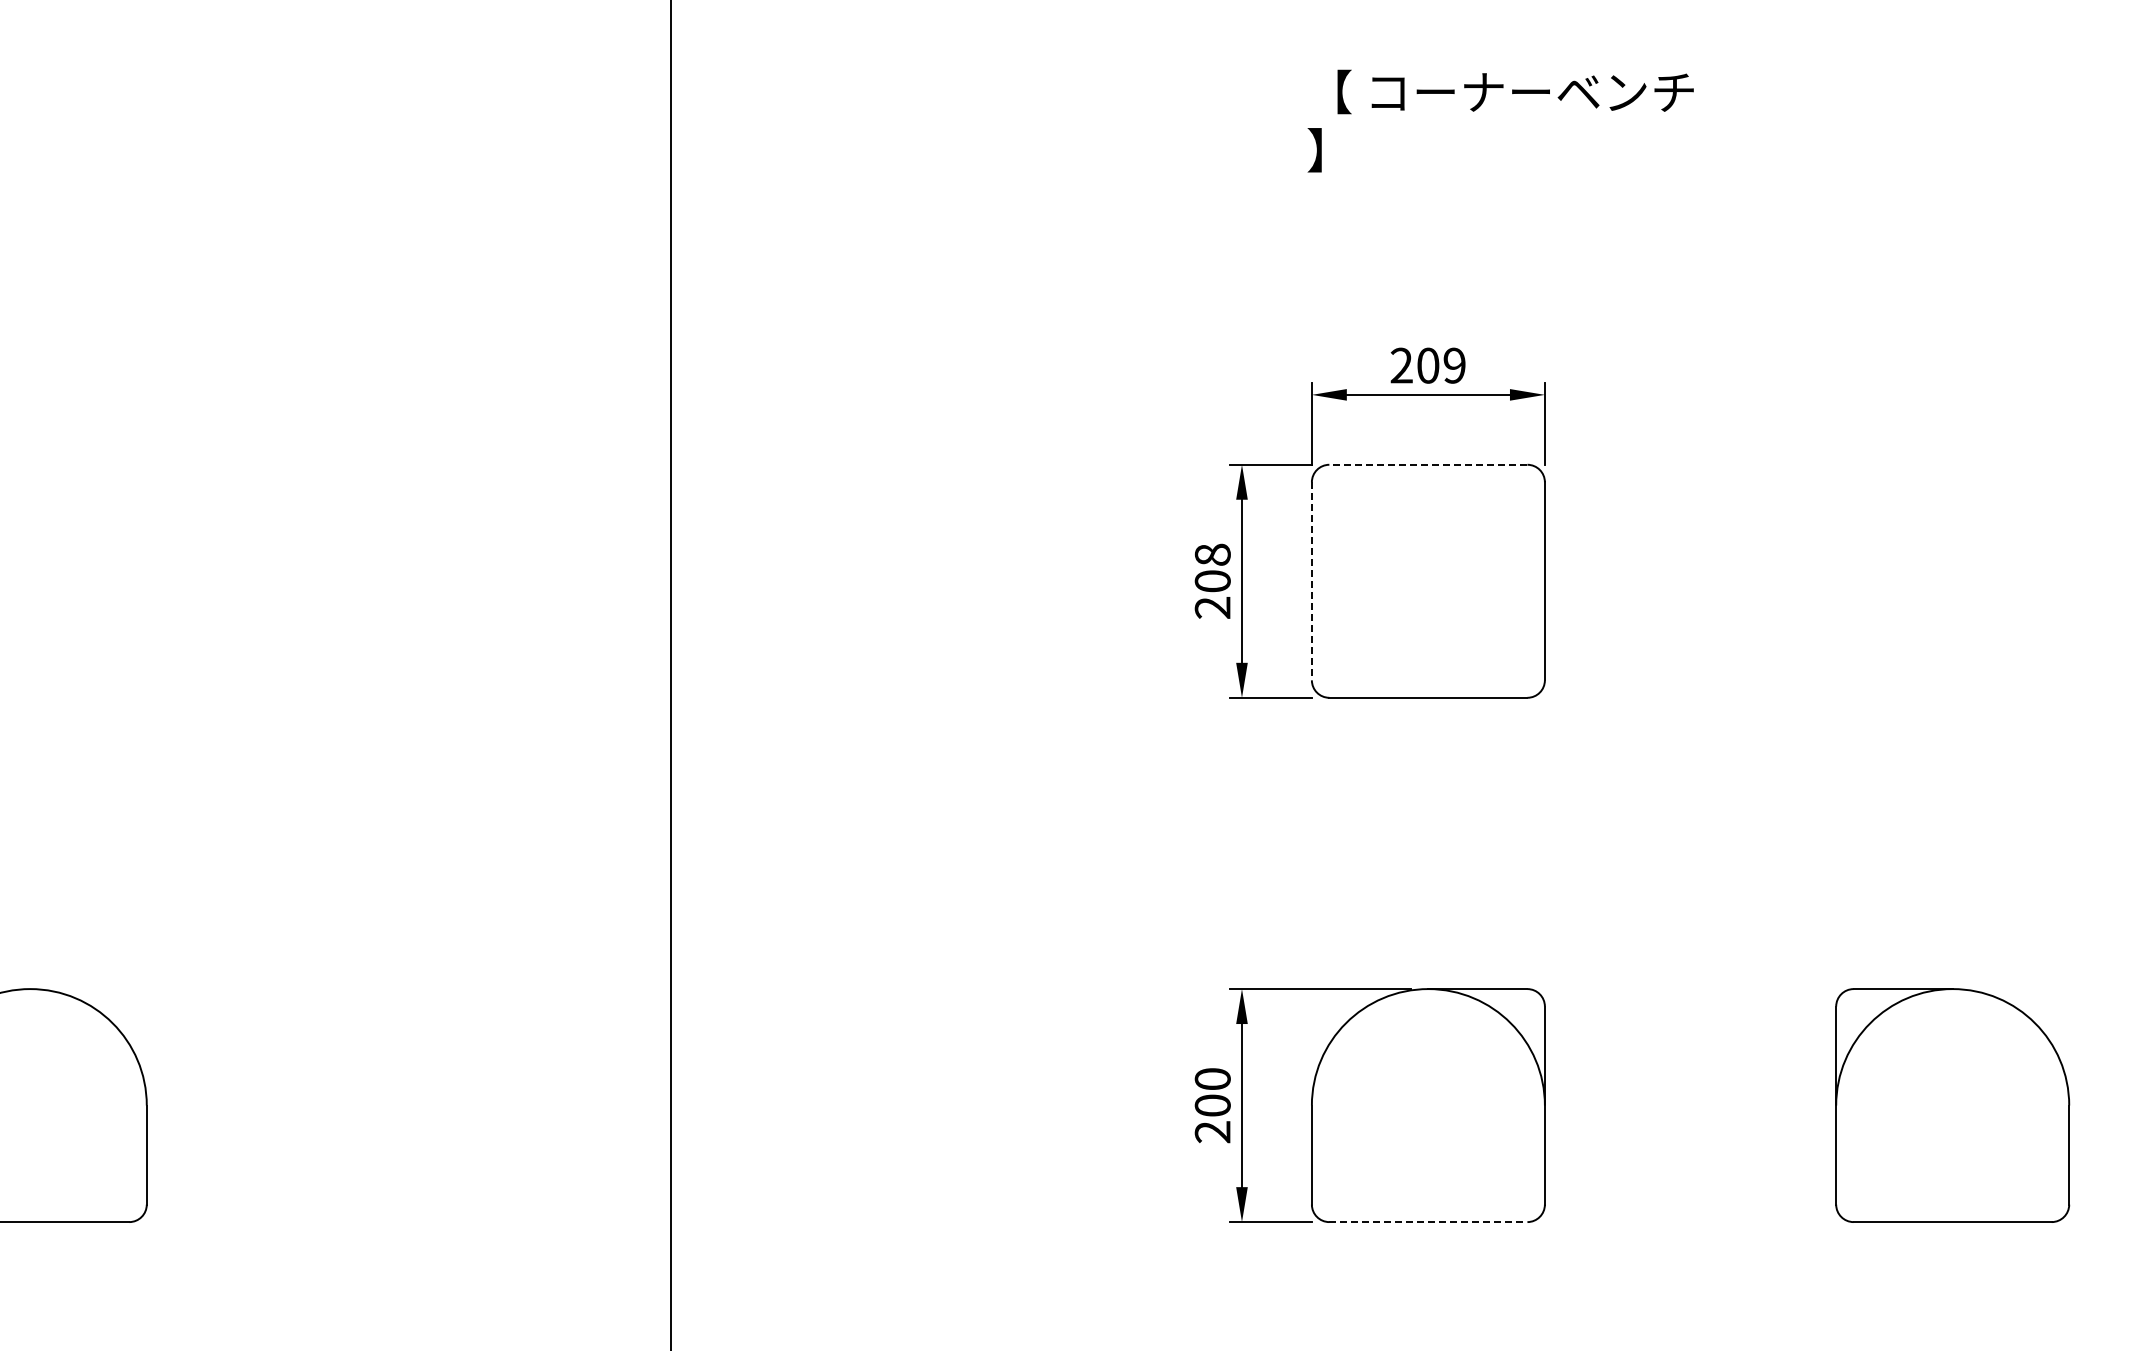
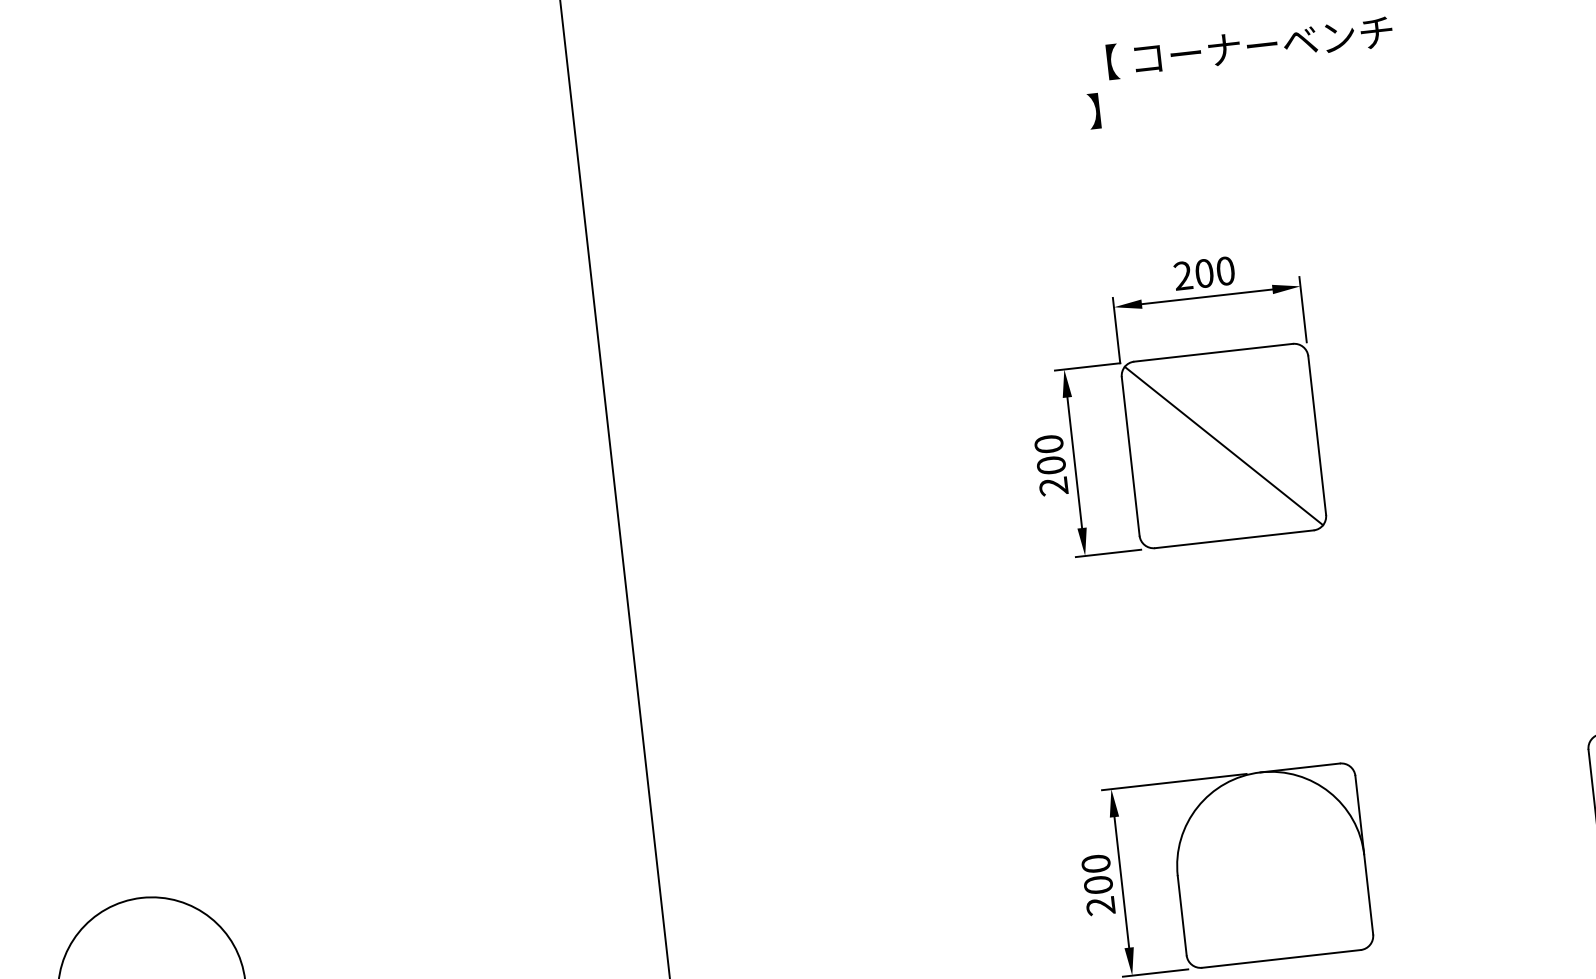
text: (1454, 365) -> (1225, 270), 209 -> 200
line: (1427, 464) -> (1212, 352), dashed -> solid
text: (1212, 554) -> (1048, 443), 208 -> 200
line: (1428, 580) -> (1223, 445), added
line: (1311, 581) -> (1130, 456), dashed -> solid
line: (1428, 1222) -> (1281, 959), dashed -> solid

